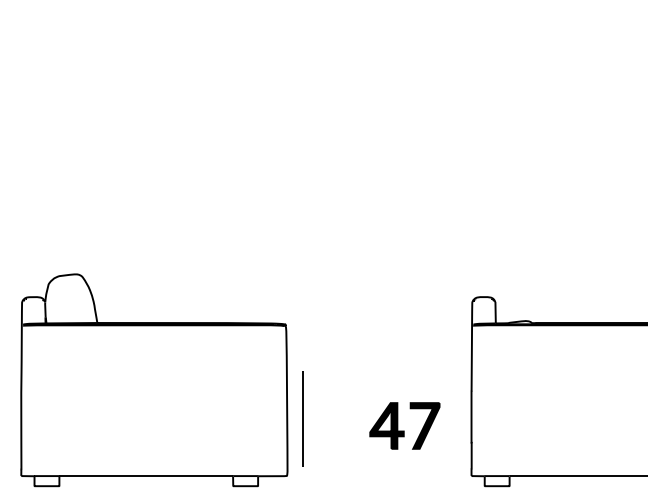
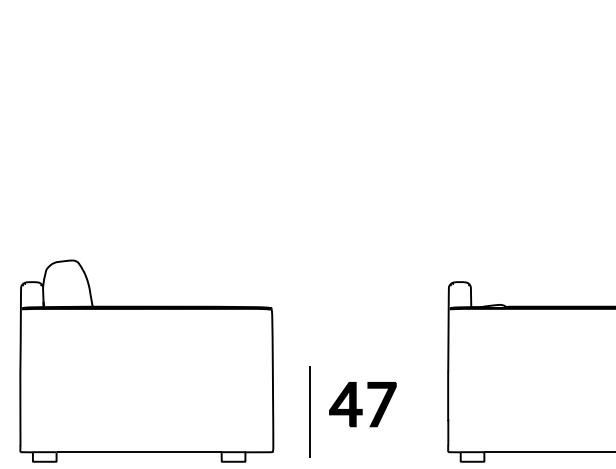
line: (302, 418) -> (309, 411), moved
part: (404, 425) -> (362, 404), moved

